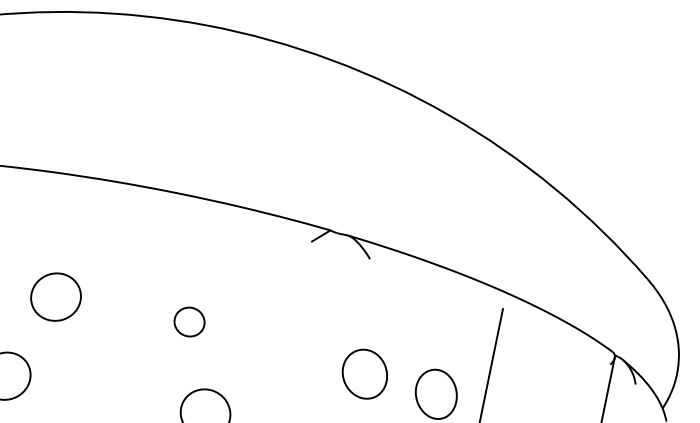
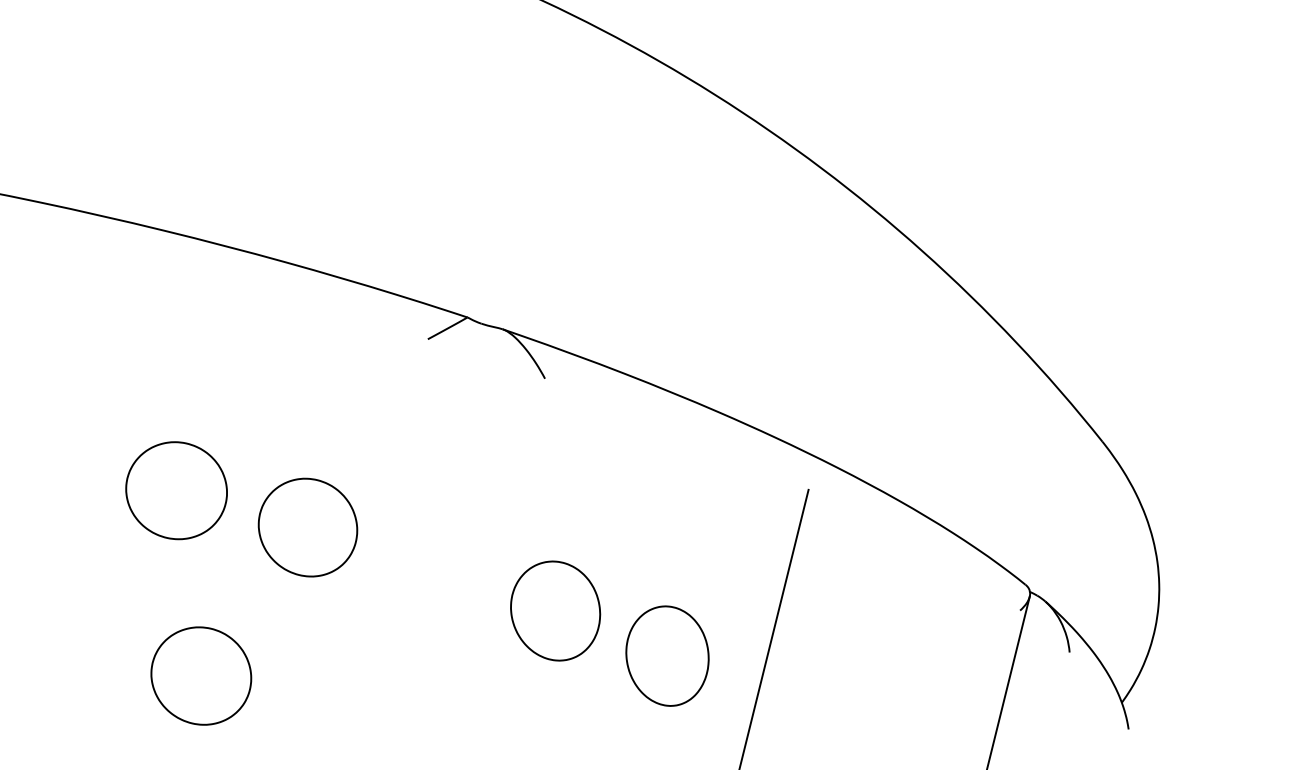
part: (189, 321) -> (176, 489), size x1.67
part: (255, 337) -> (308, 527), added
part: (364, 373) -> (554, 609), moved

